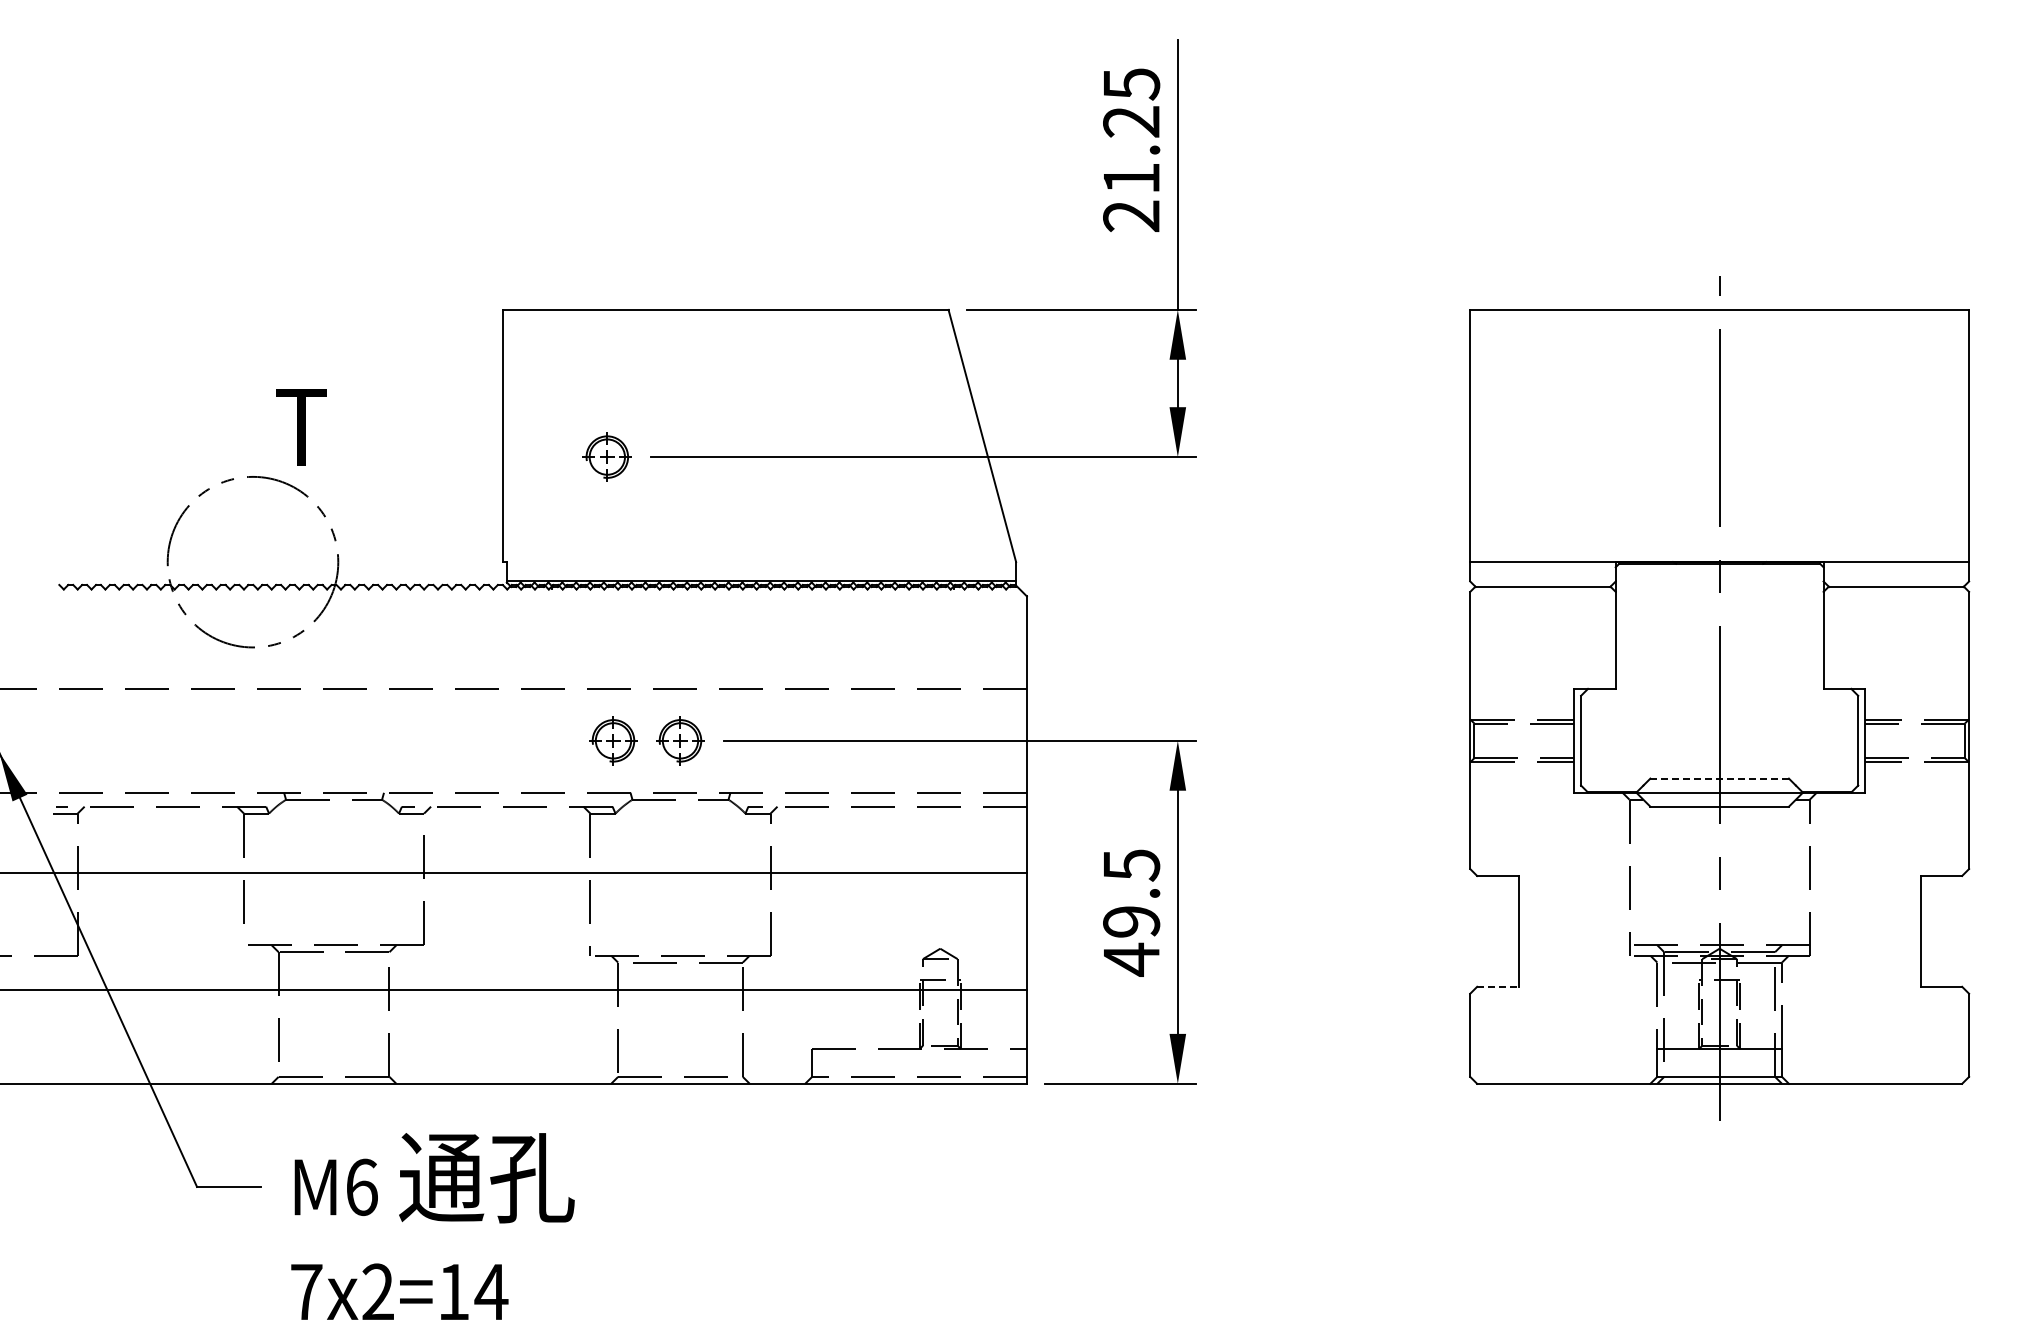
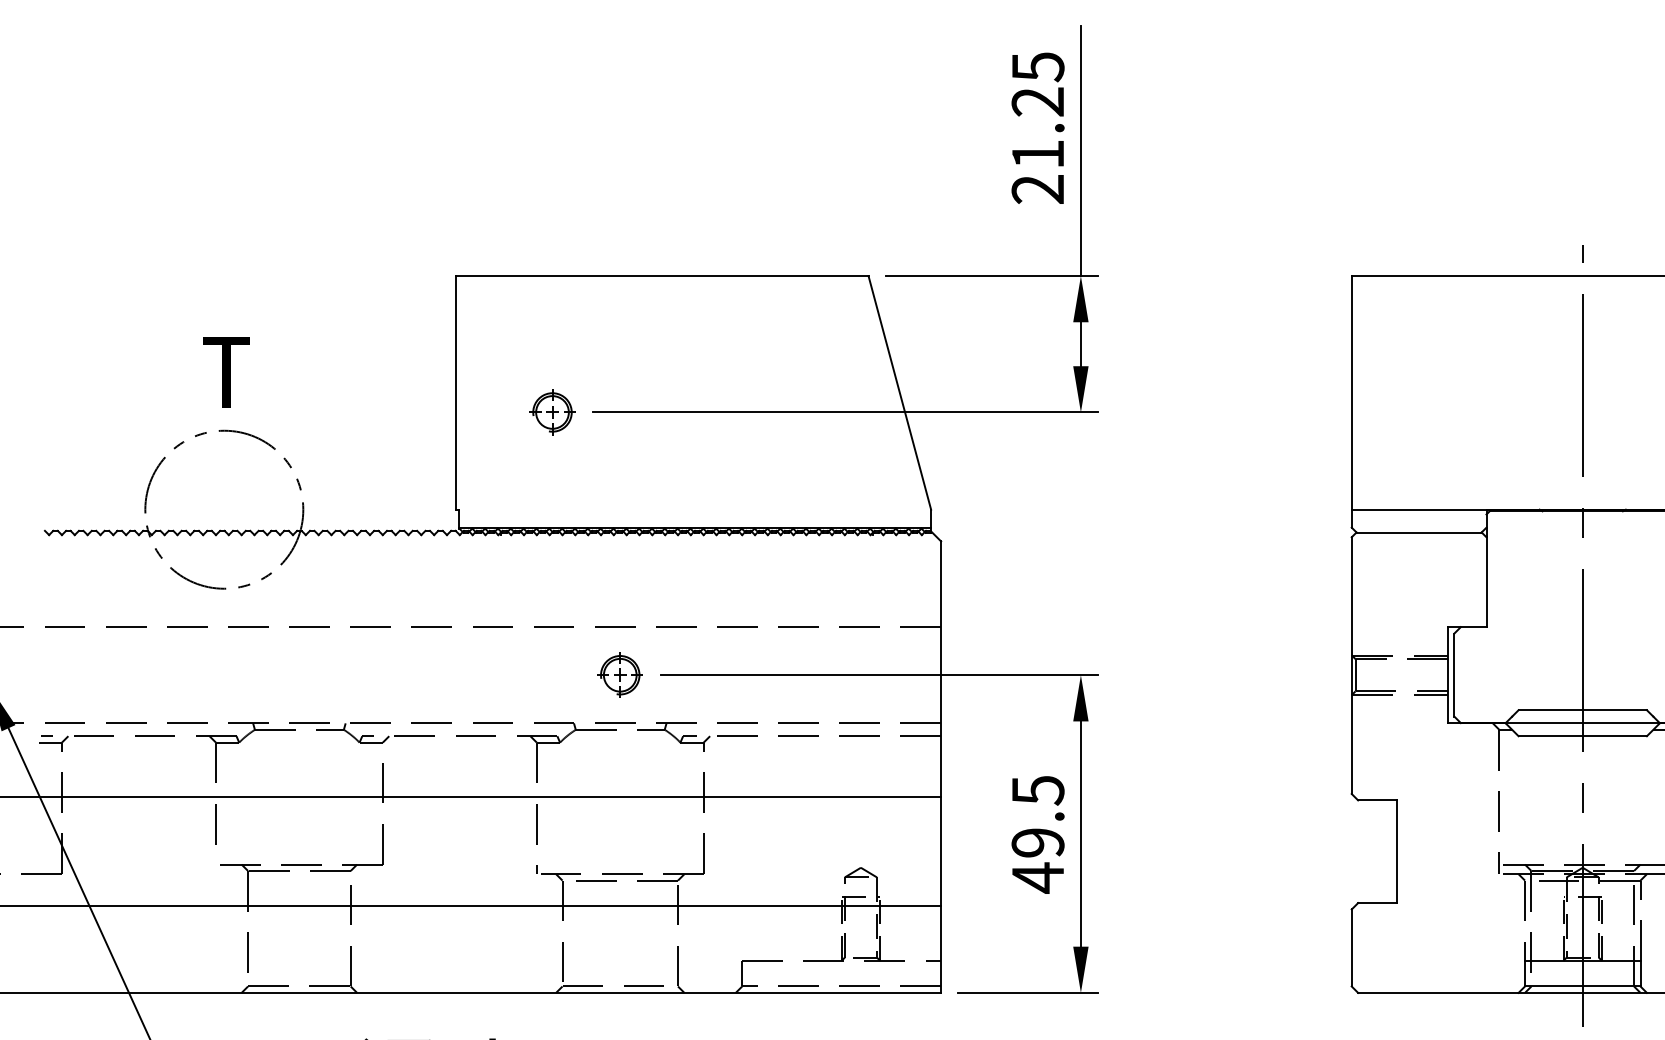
text: (301, 427) -> (226, 372), moved
part: (613, 740) -> (558, 674), removed
line: (1719, 778) -> (1582, 710), dashed -> solid
line: (1497, 986) -> (1376, 902), dashed -> solid

